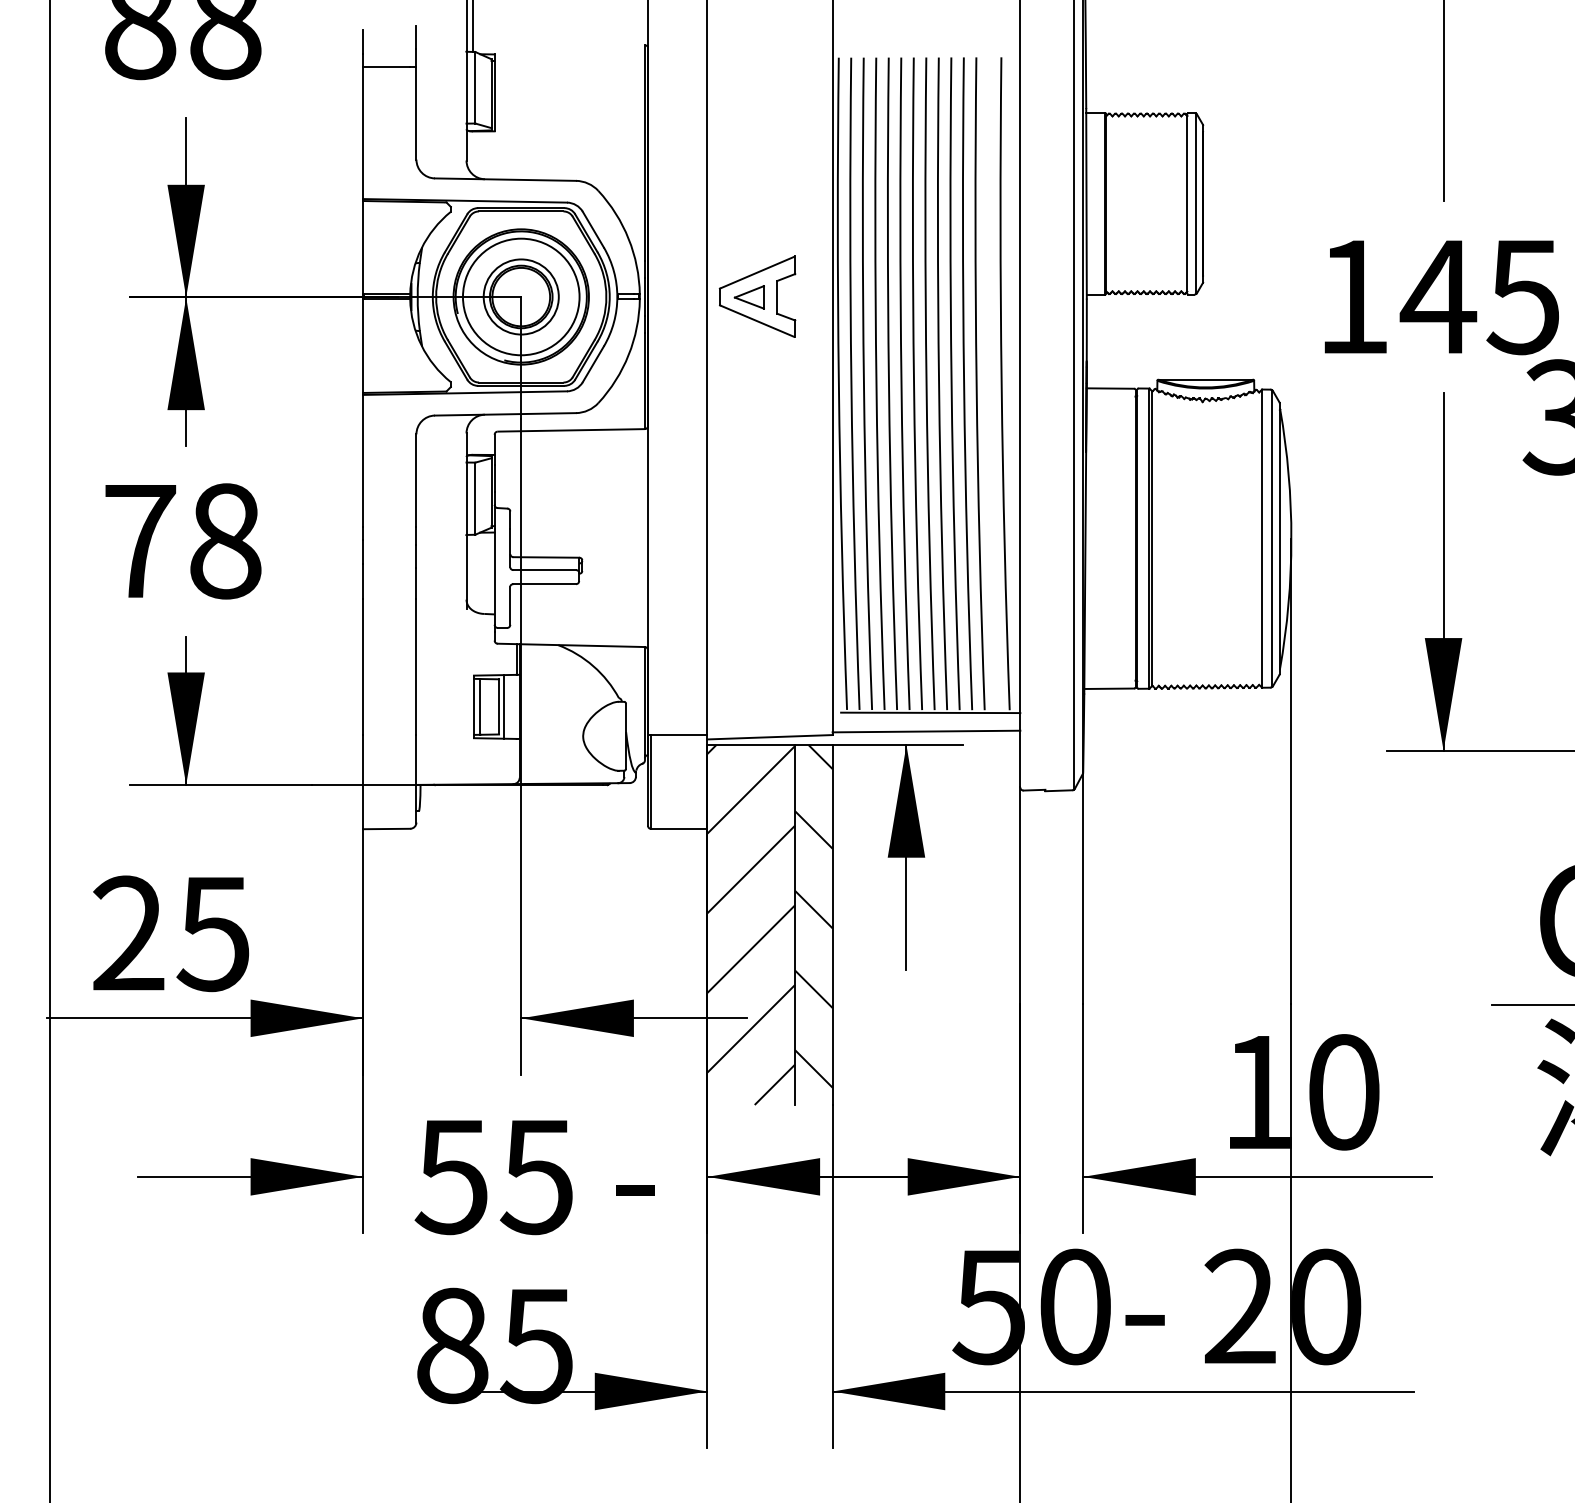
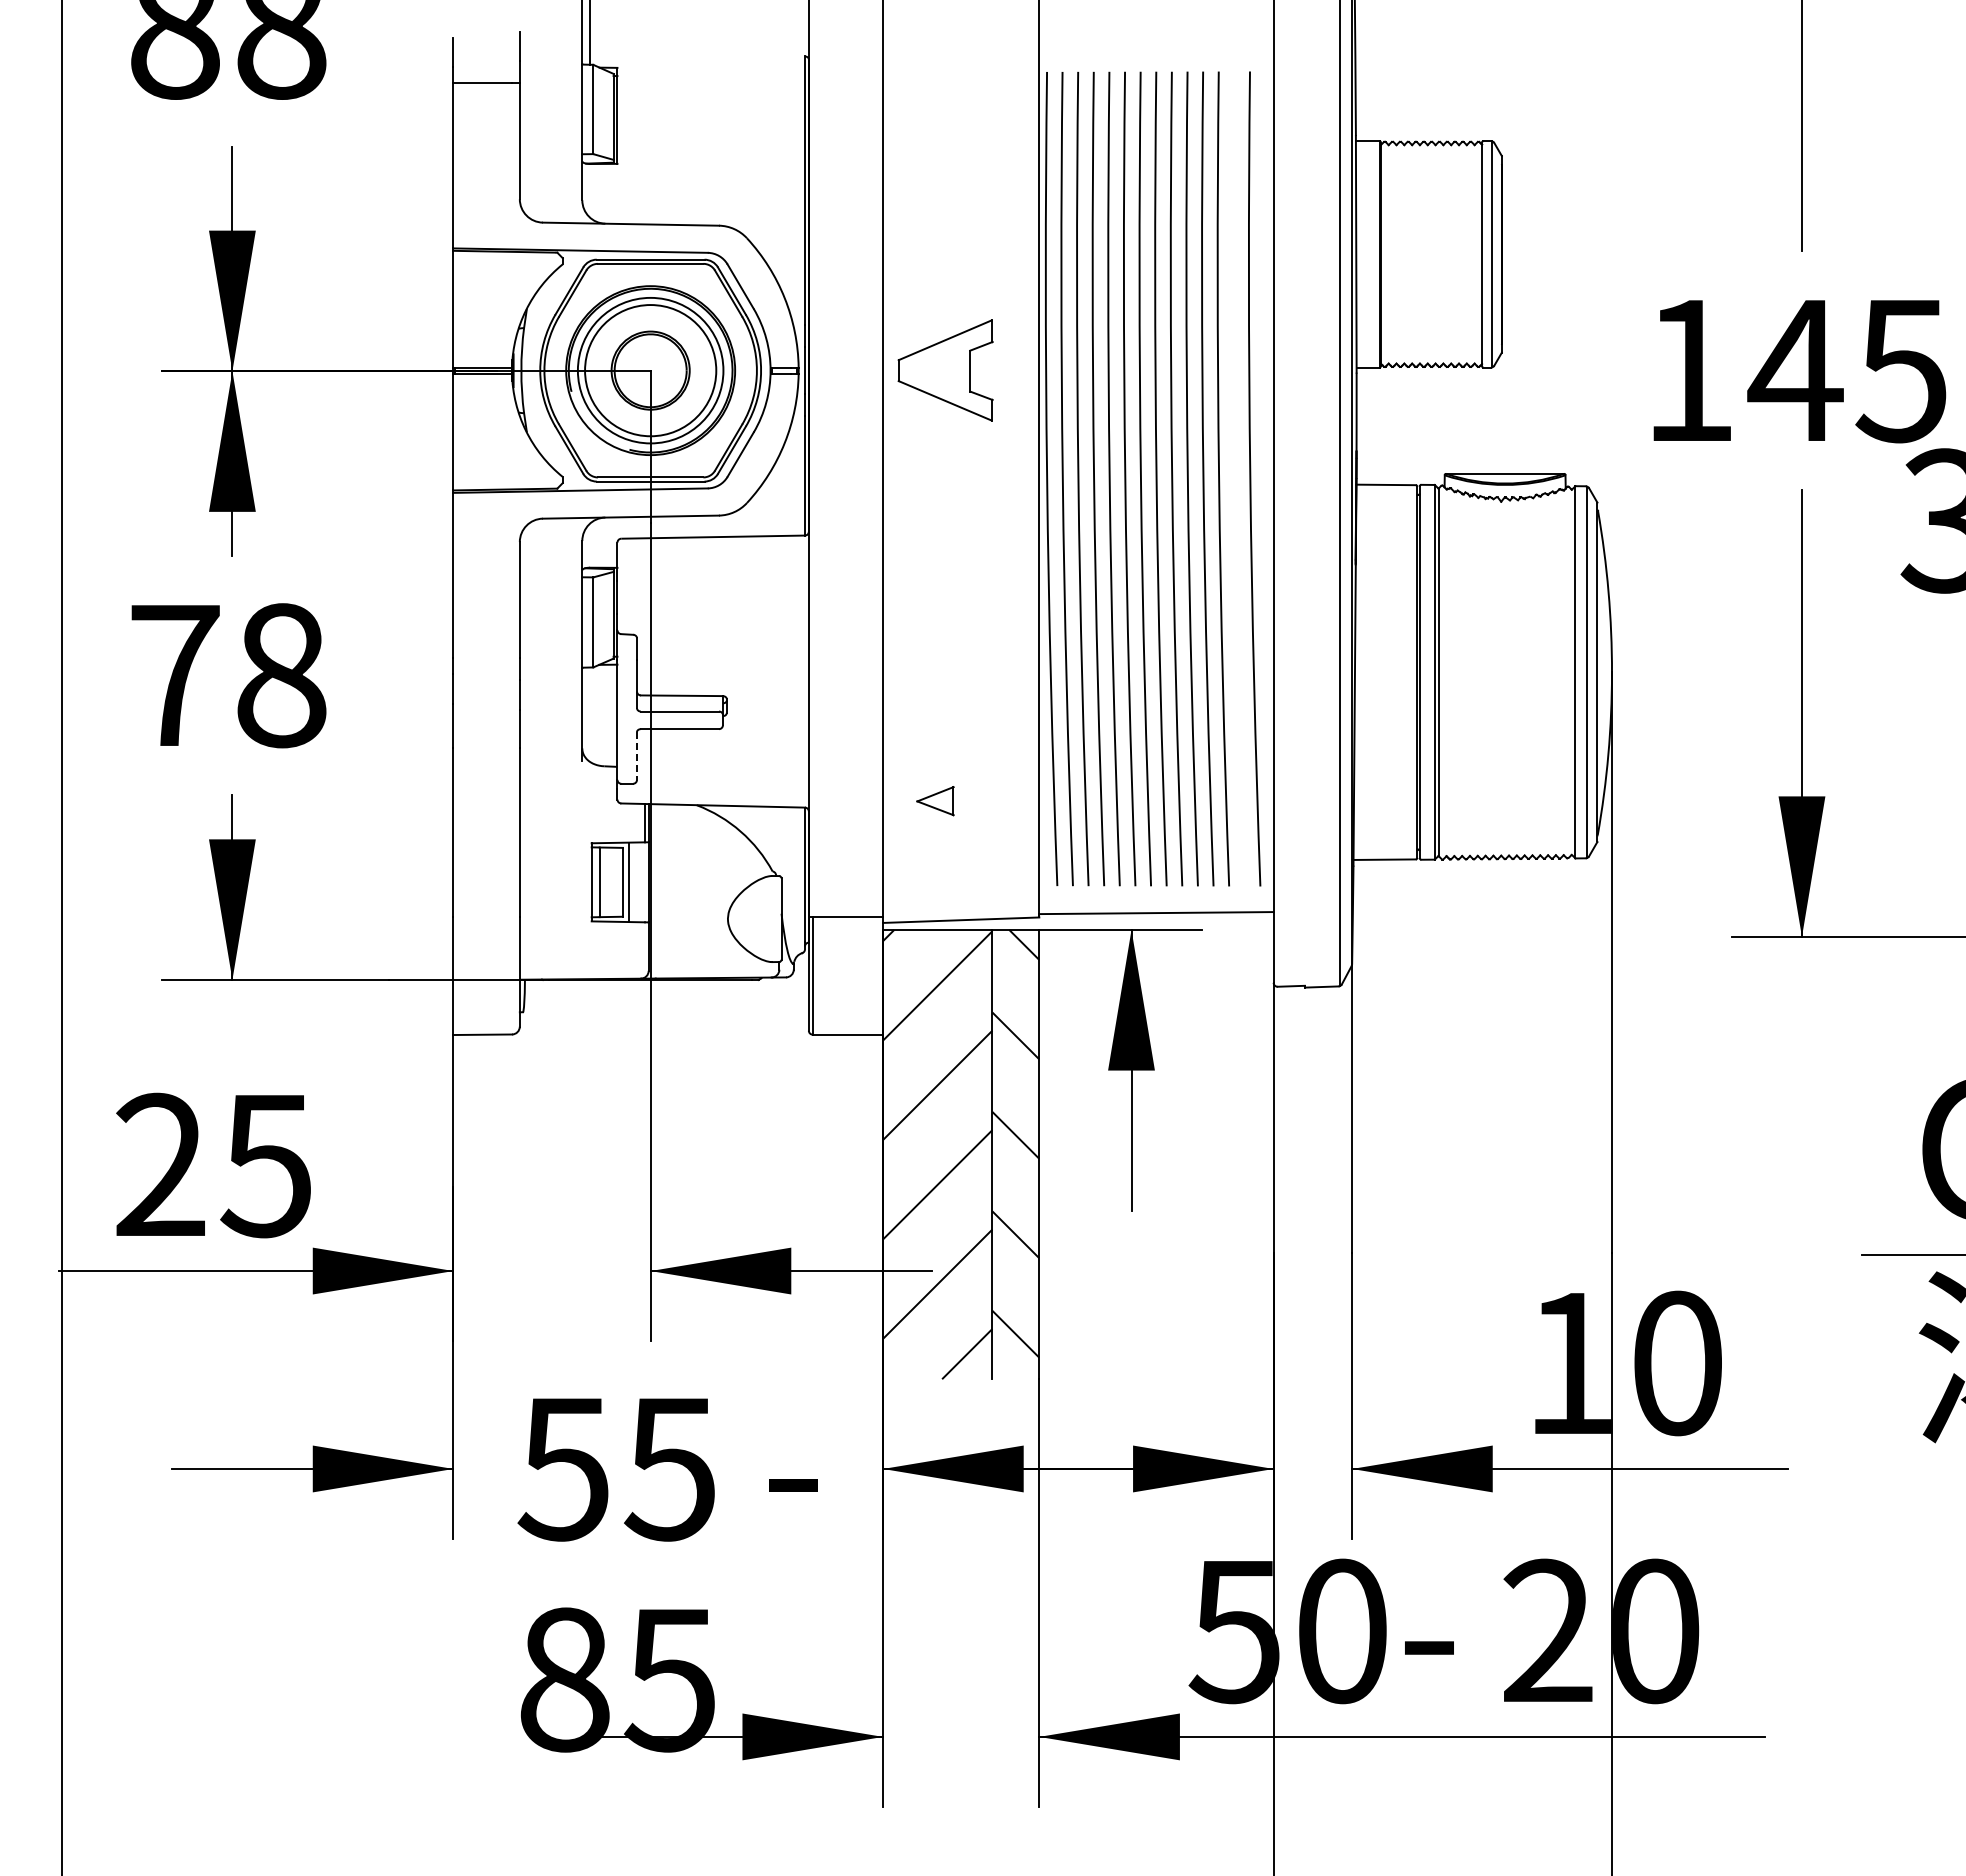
circle: (521, 296) -> (650, 370), size x1.4
part: (749, 297) -> (935, 801), moved
line: (510, 605) -> (637, 755), solid -> dashed
line: (930, 712) -> (1161, 889), removed

